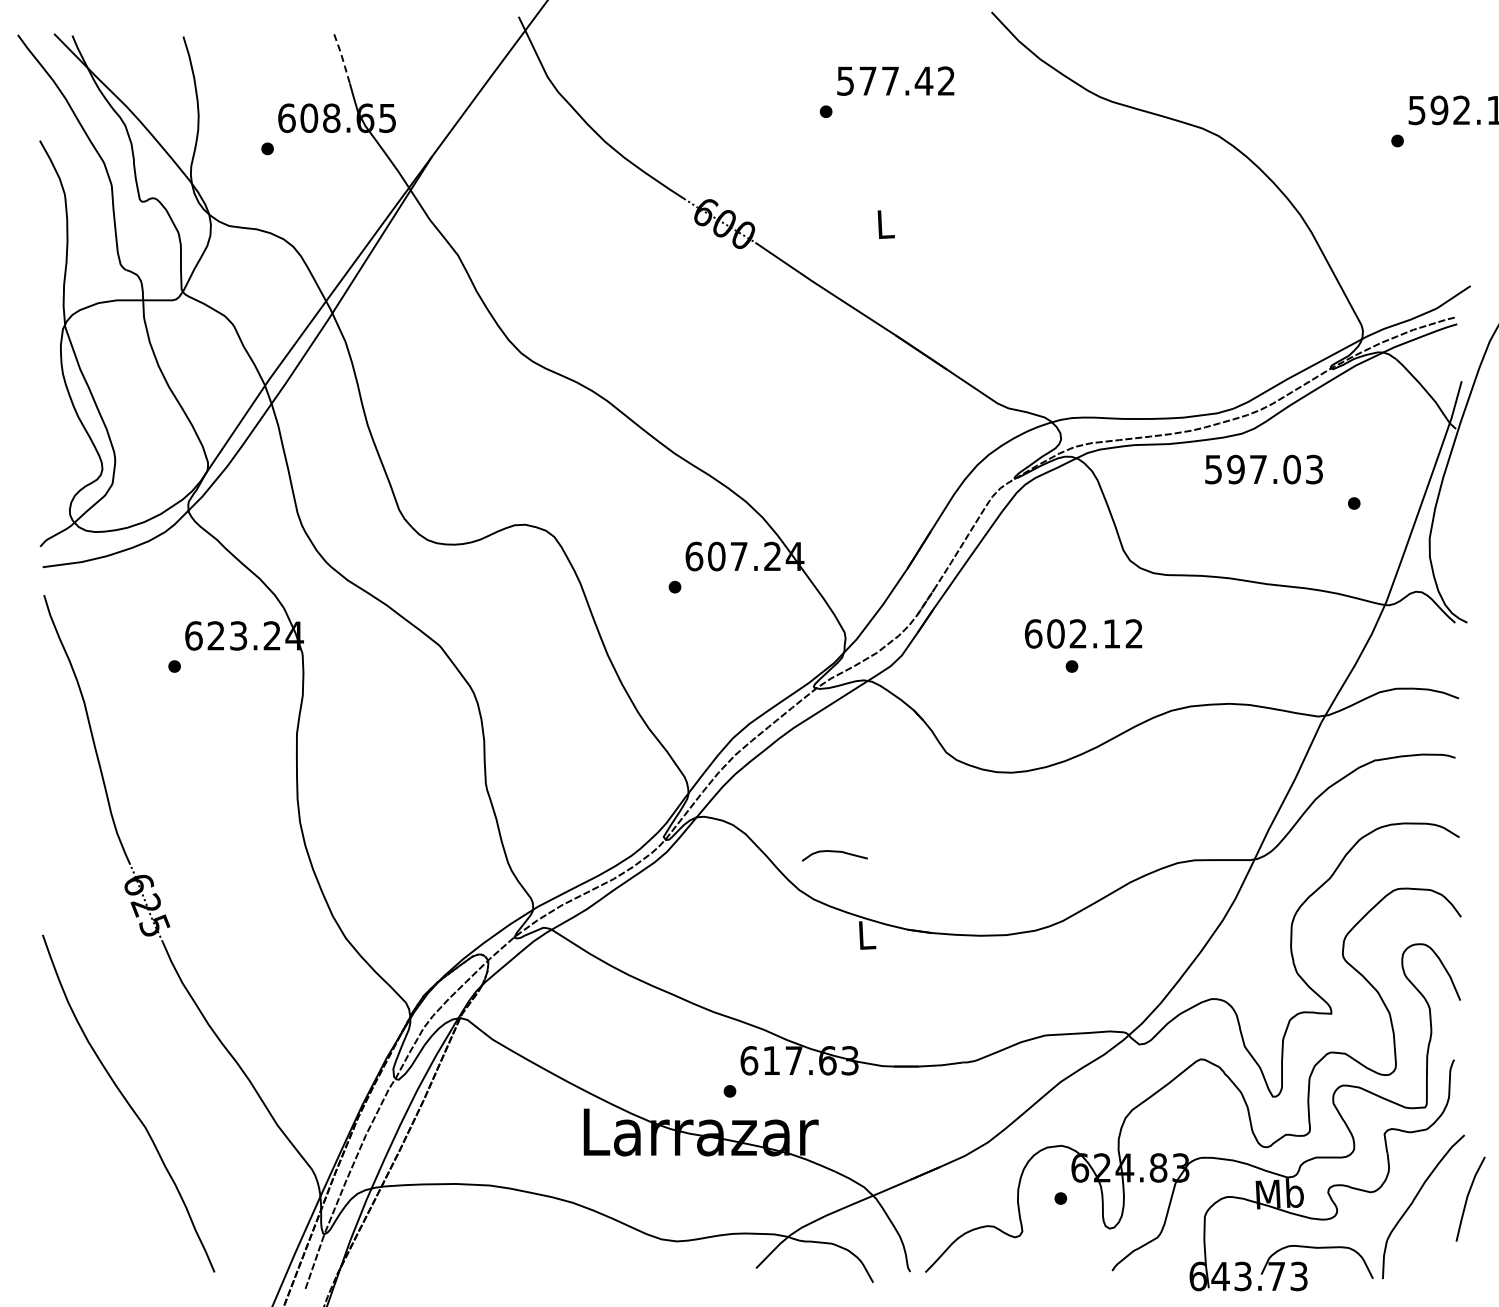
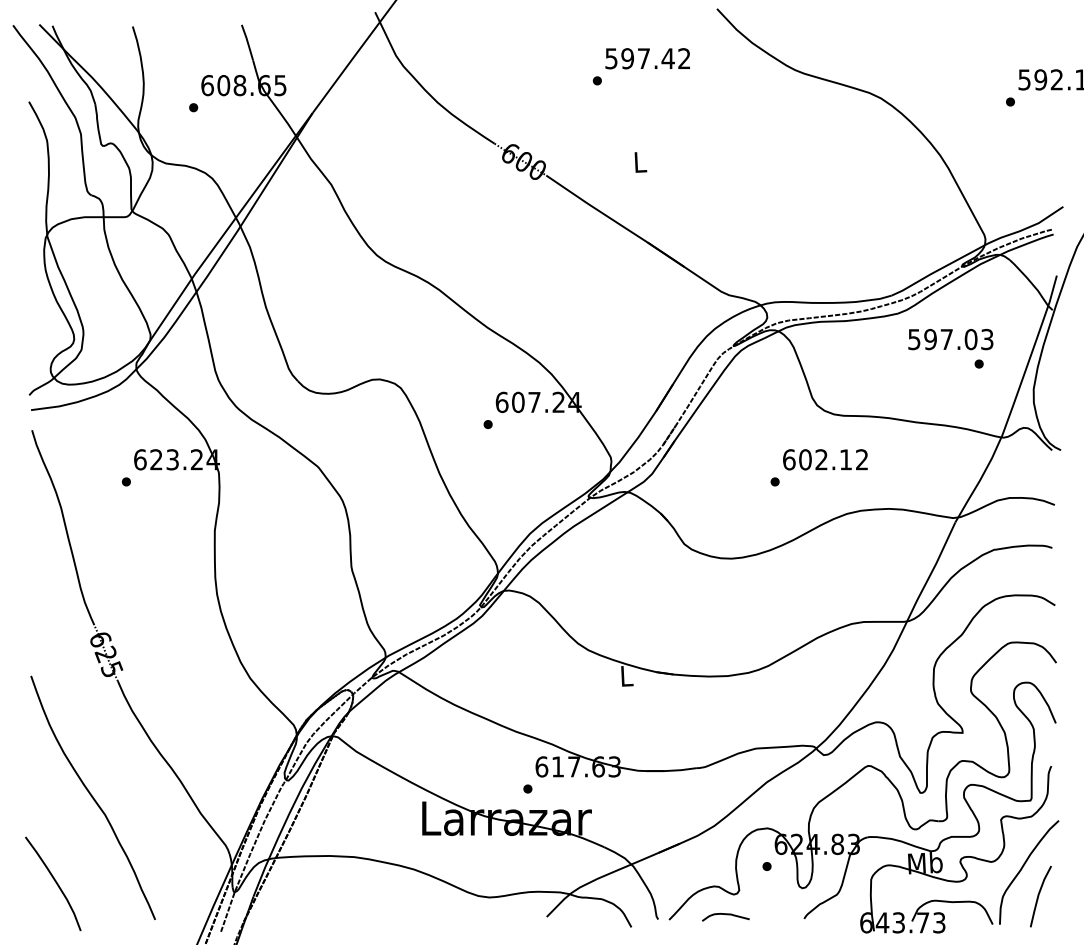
line: (342, 58) -> (247, 42), dashed -> solid
text: (867, 80) -> (627, 58), 577.42 -> 597.42
text: (1263, 469) -> (950, 339), moved
text: (1083, 633) -> (825, 459), moved
curve: (834, 852) -> (725, 914), moved
line: (1468, 1197) -> (1039, 895), moved
curve: (76, 1220) -> (55, 882), added

